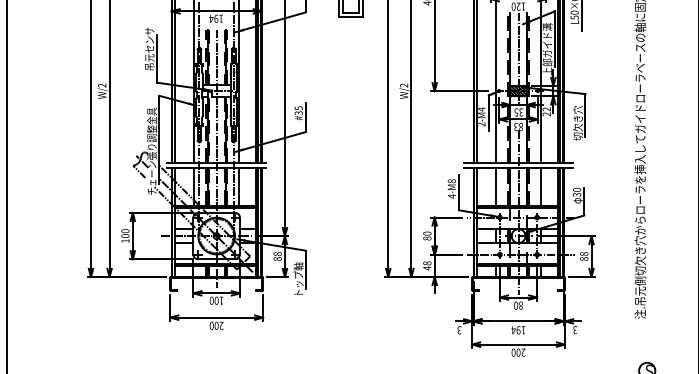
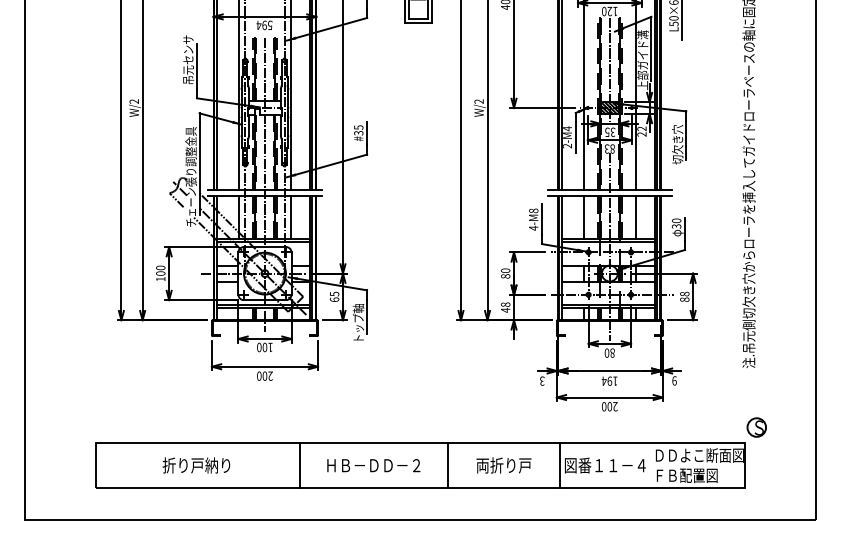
text: (221, 18) -> (270, 24), 194 -> 594
text: (277, 256) -> (334, 296), 88 -> 65
text: (575, 329) -> (674, 380), 3 -> 9

